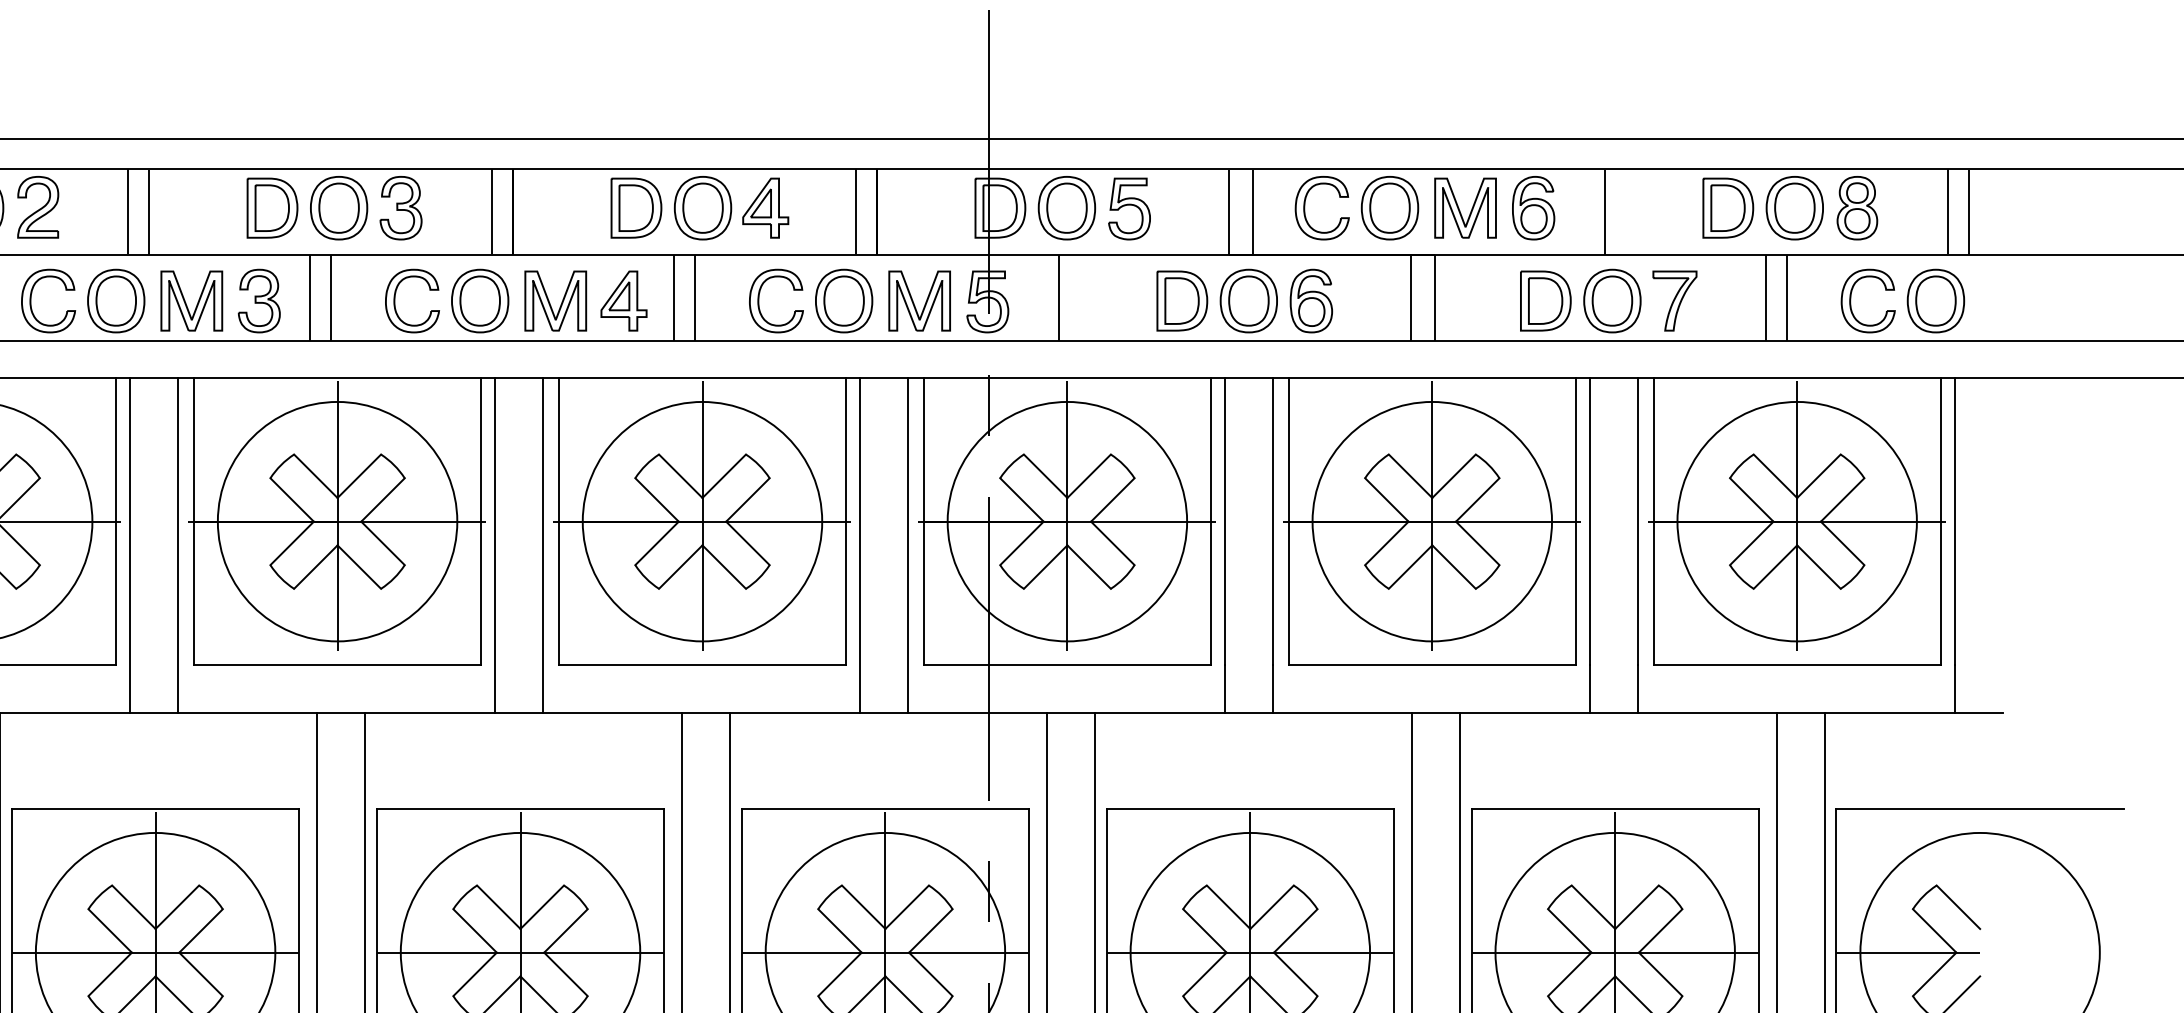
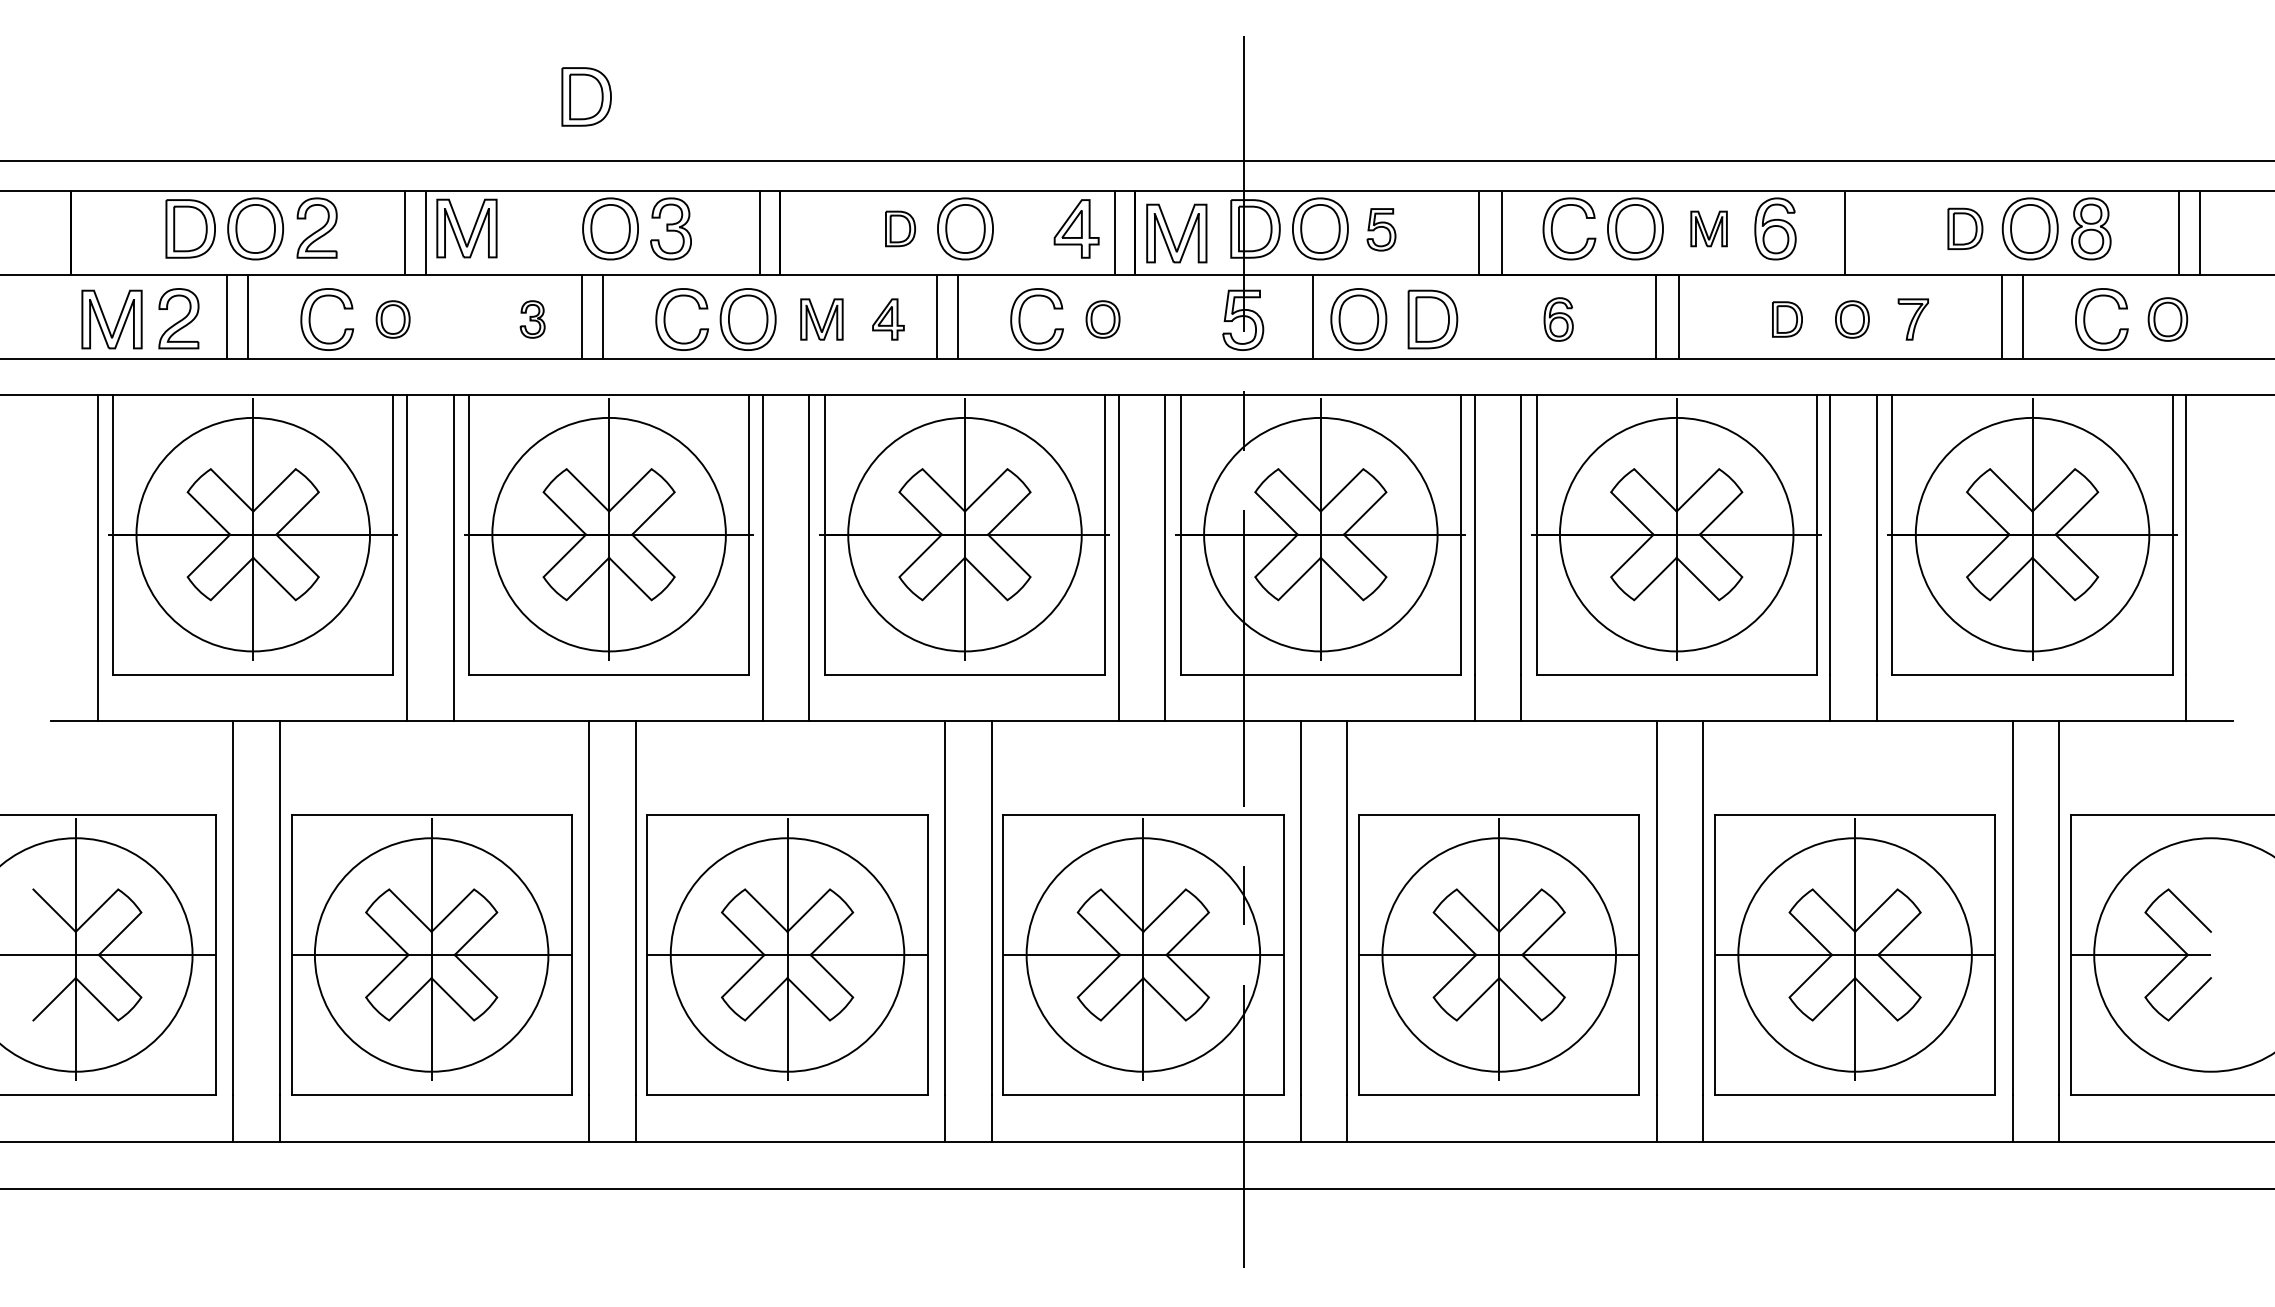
part: (272, 207) -> (586, 96), moved
part: (636, 207) -> (900, 228), size x0.6
part: (765, 207) -> (1076, 228), moved
part: (1464, 207) -> (1708, 228), size x0.6
part: (1728, 207) -> (1965, 228), size x0.7
part: (1129, 208) -> (1381, 229), size x0.7
part: (115, 301) -> (392, 319), size x0.6
part: (191, 301) -> (466, 228), moved
part: (259, 301) -> (532, 319), size x0.6
part: (555, 301) -> (821, 319), size x0.7
part: (624, 301) -> (888, 319), size x0.7
part: (843, 301) -> (1102, 319), size x0.6
part: (919, 301) -> (1176, 233), moved
part: (1248, 301) -> (1358, 319), moved
part: (1311, 301) -> (1558, 319), size x0.7
part: (1545, 301) -> (1787, 319), size x0.6
part: (1612, 301) -> (1852, 319), size x0.6
part: (1675, 301) -> (1913, 319), size x0.7
part: (1935, 301) -> (2167, 319), size x0.7

